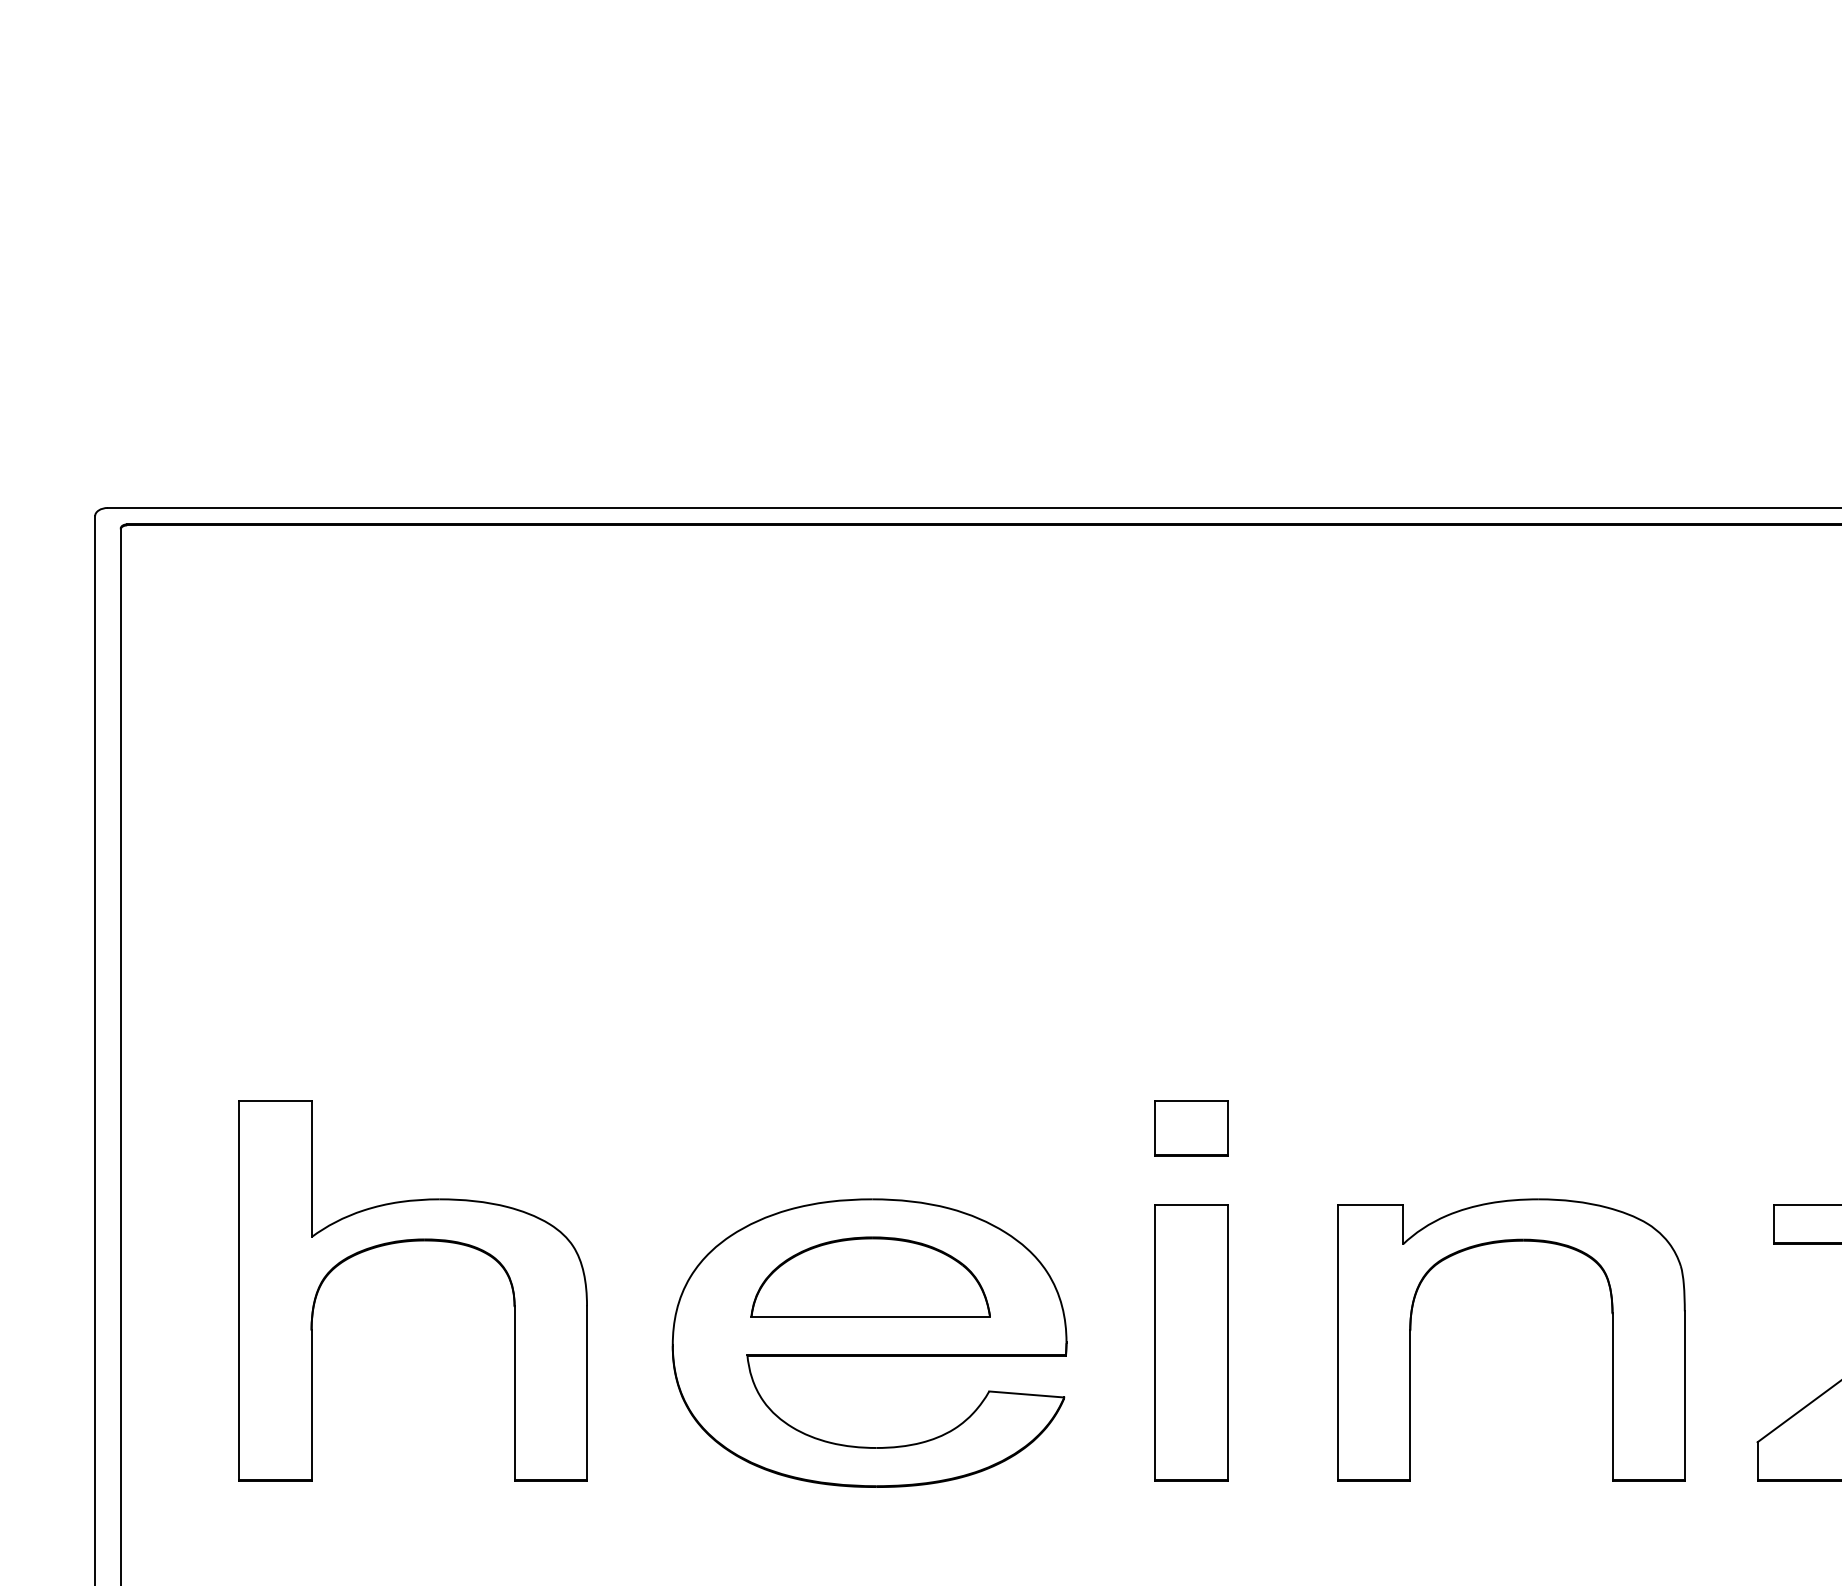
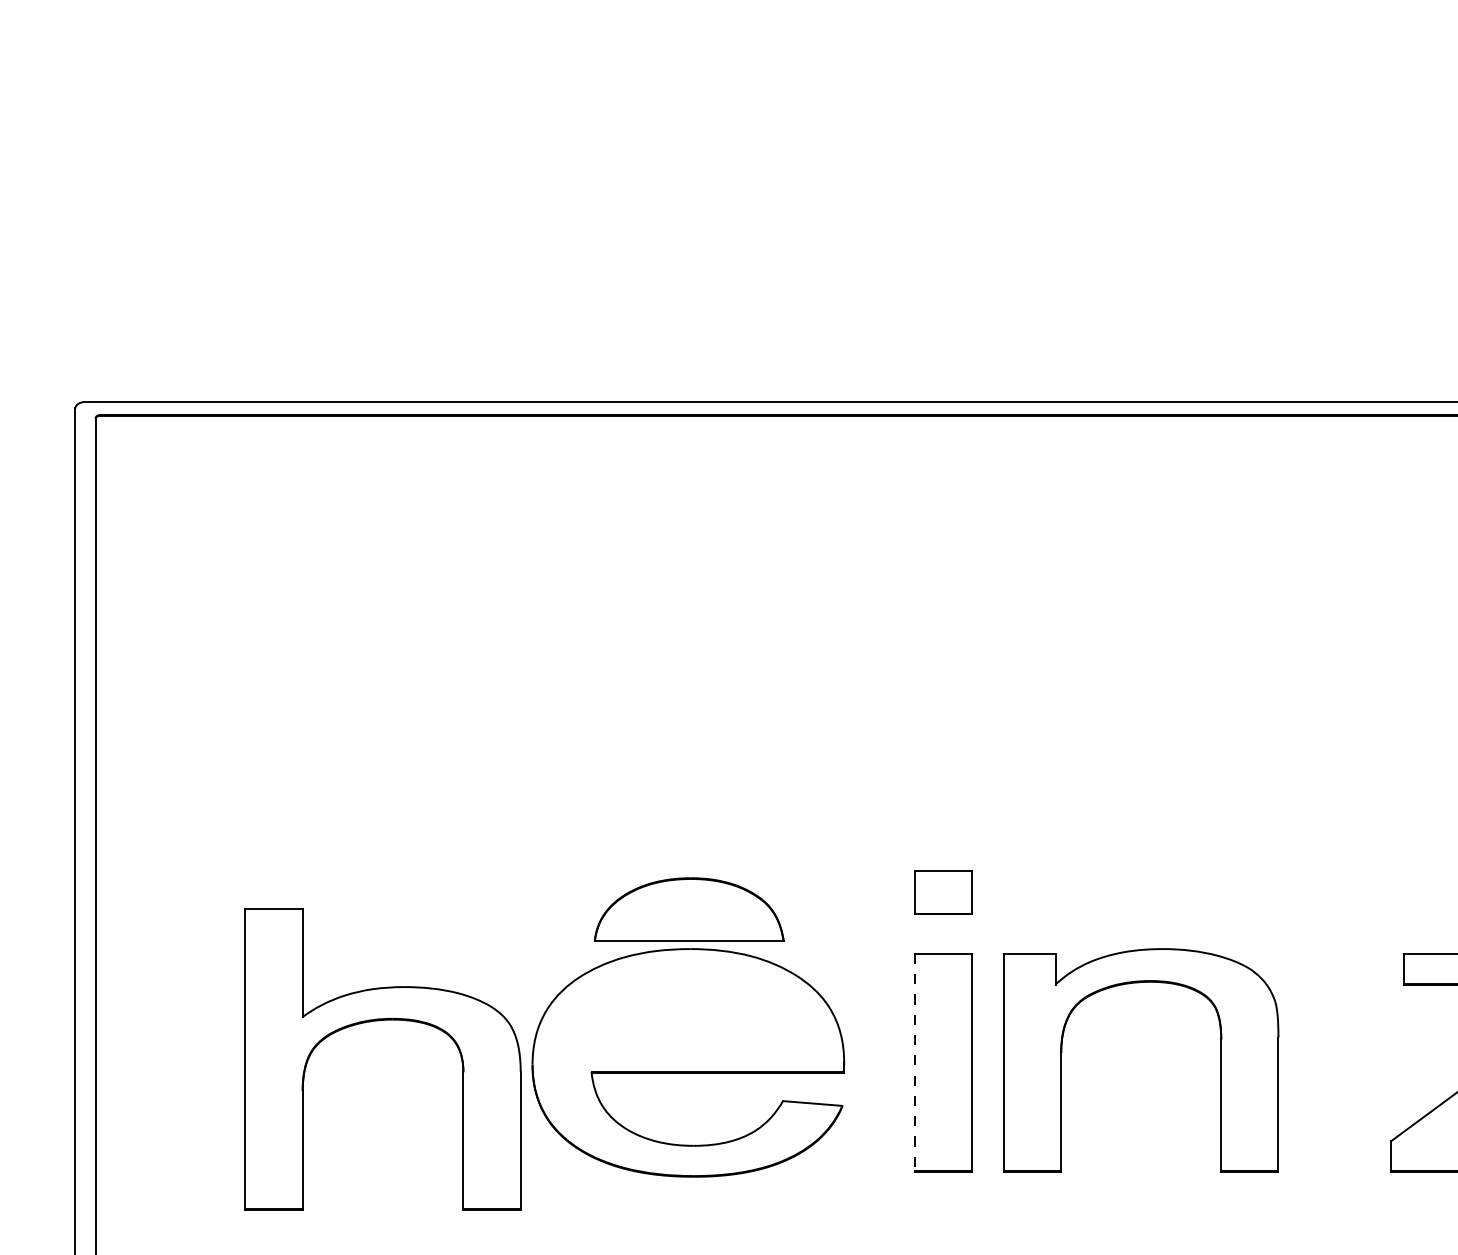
part: (408, 1242) -> (379, 1021), moved
part: (1496, 1244) -> (1129, 984), moved
part: (871, 1276) -> (689, 909), moved
line: (1155, 1342) -> (914, 1062), solid -> dashed

